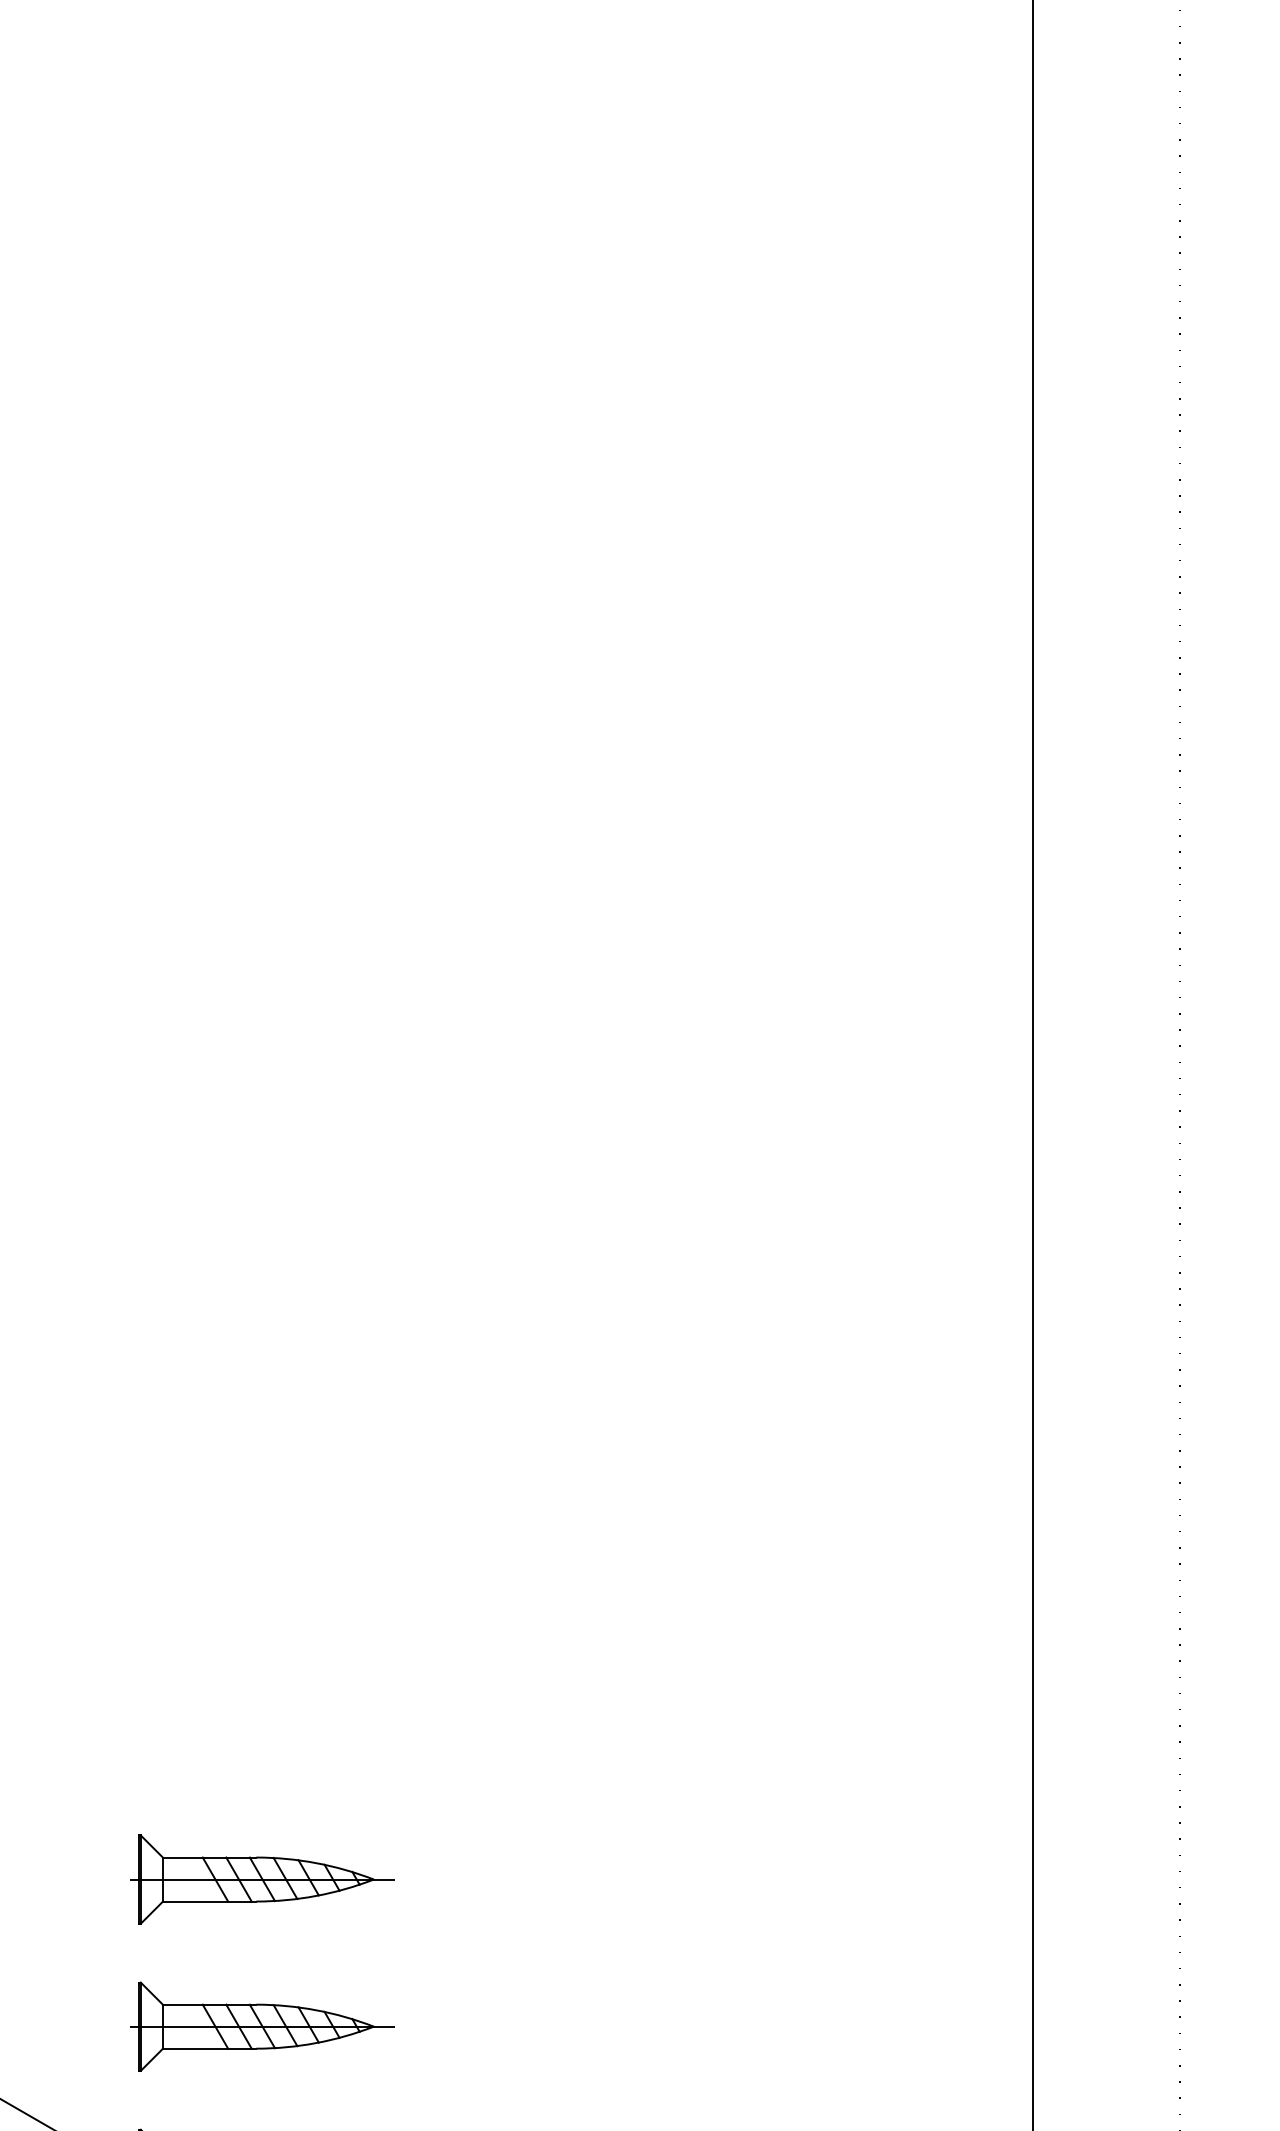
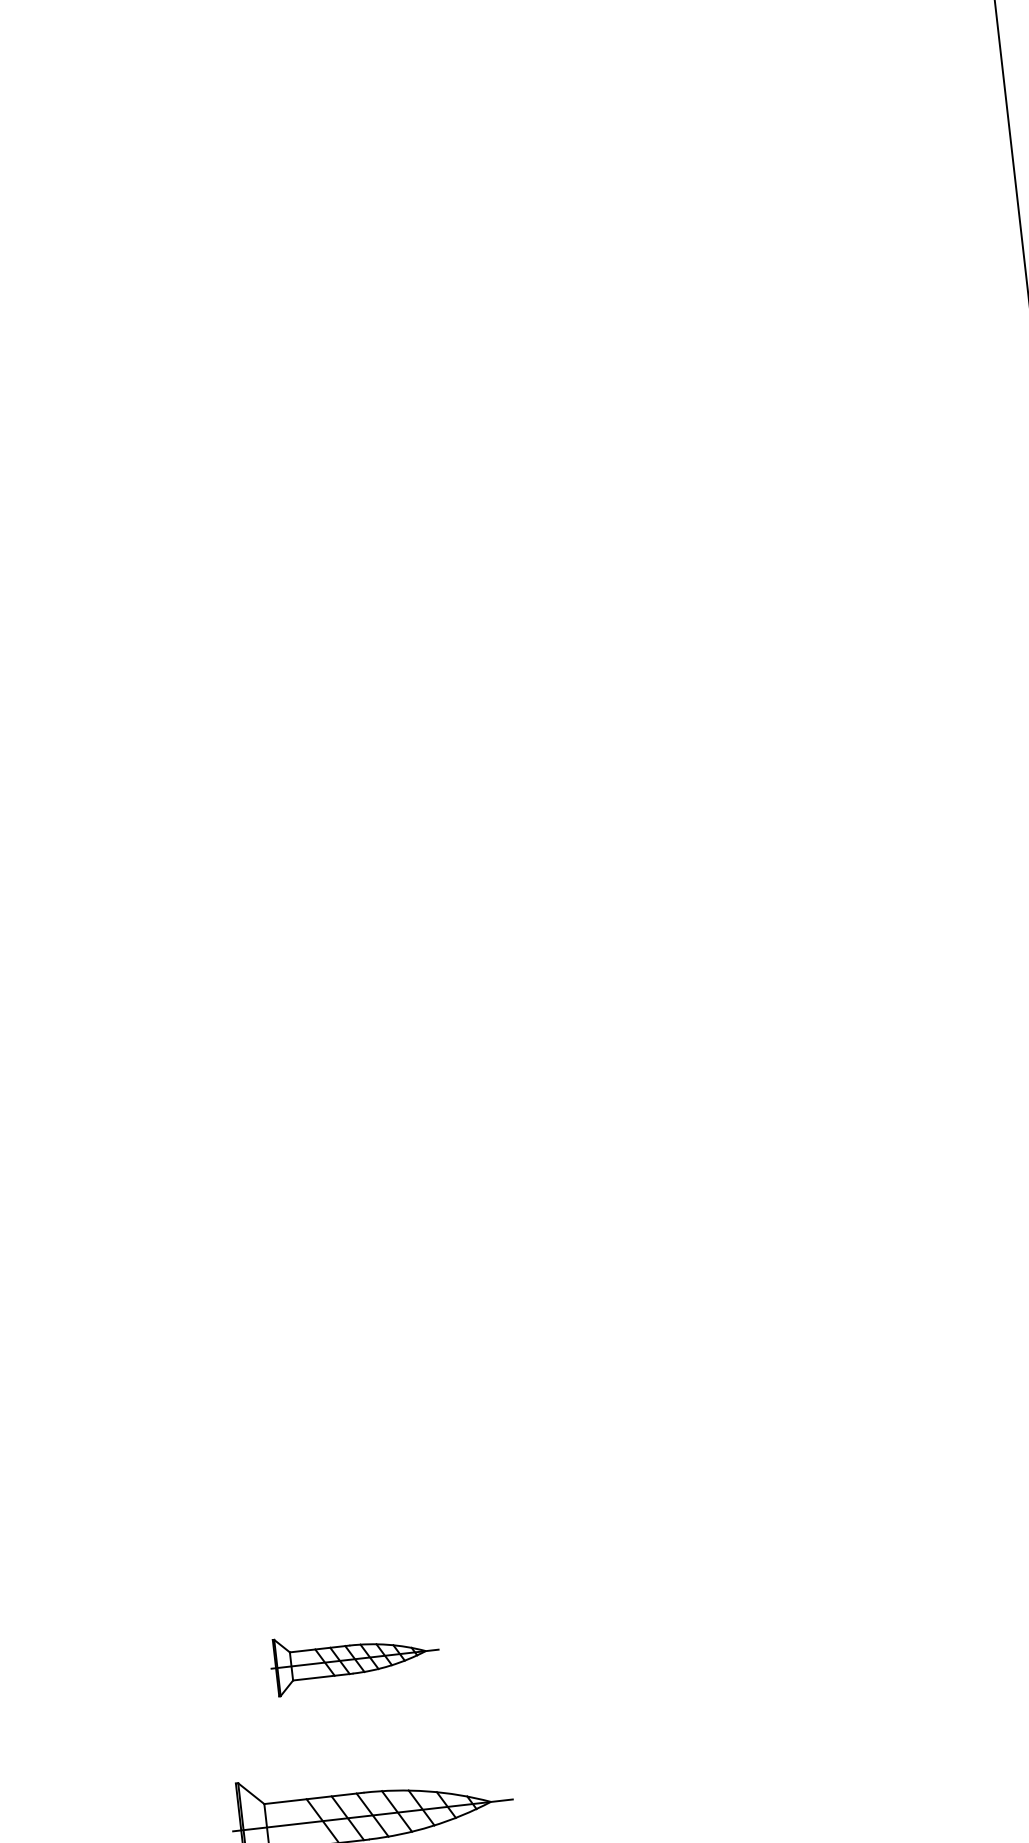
part: (262, 1879) -> (354, 1659), size x0.6

